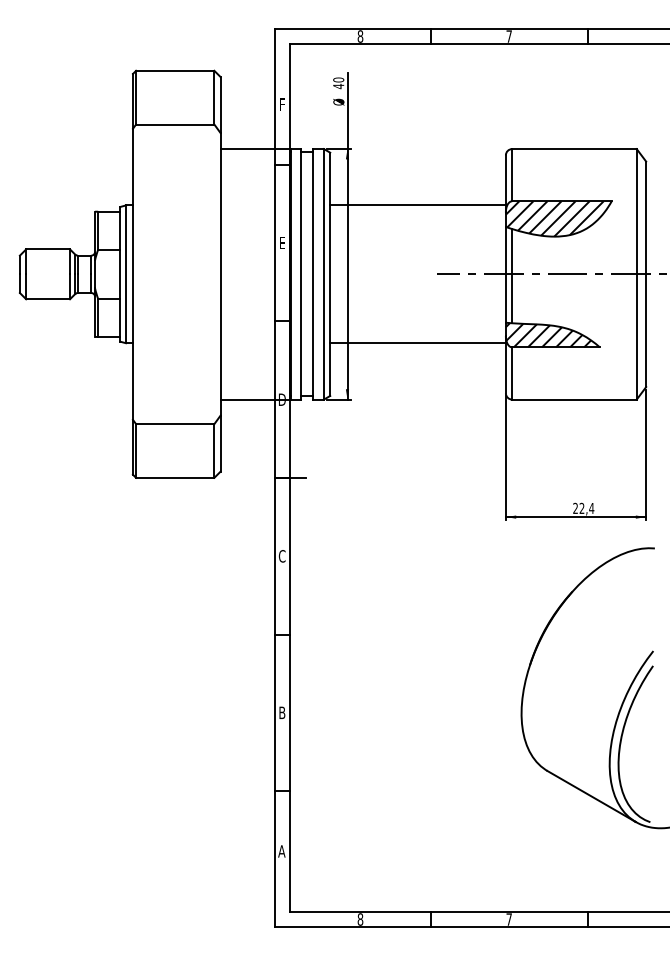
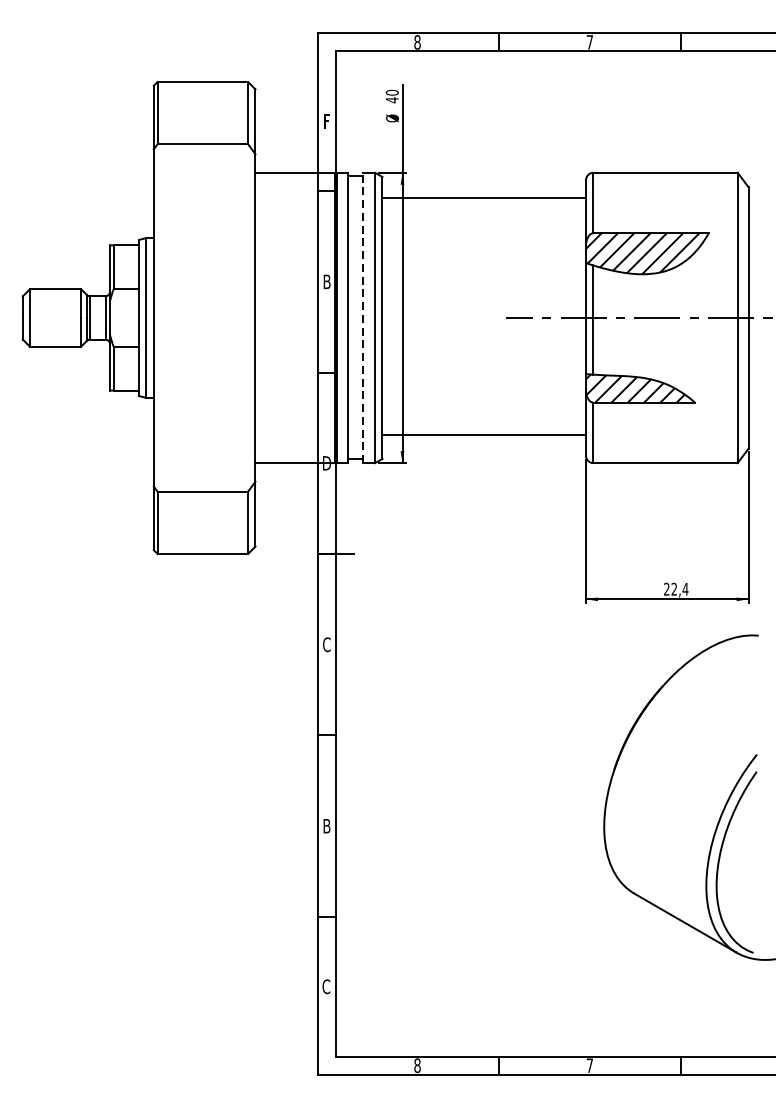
line: (417, 205) -> (483, 197), moved
text: (282, 243) -> (327, 282), E -> B
line: (313, 273) -> (363, 317), solid -> dashed
line: (417, 343) -> (483, 435), moved
text: (281, 851) -> (325, 986), A -> C

